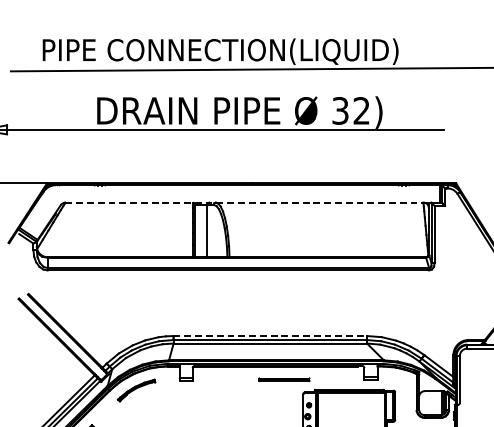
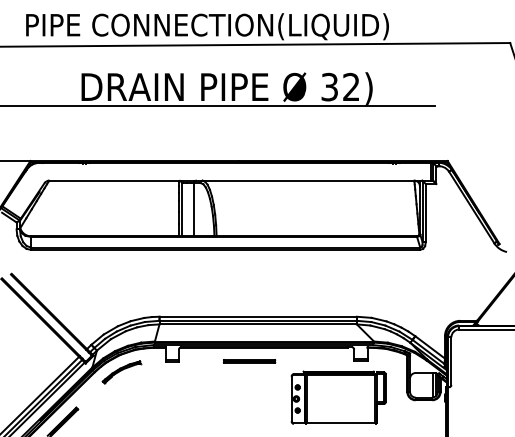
line: (249, 202) -> (236, 180), dashed -> solid
line: (270, 335) -> (258, 316), dashed -> solid
line: (284, 379) -> (249, 361), moved

